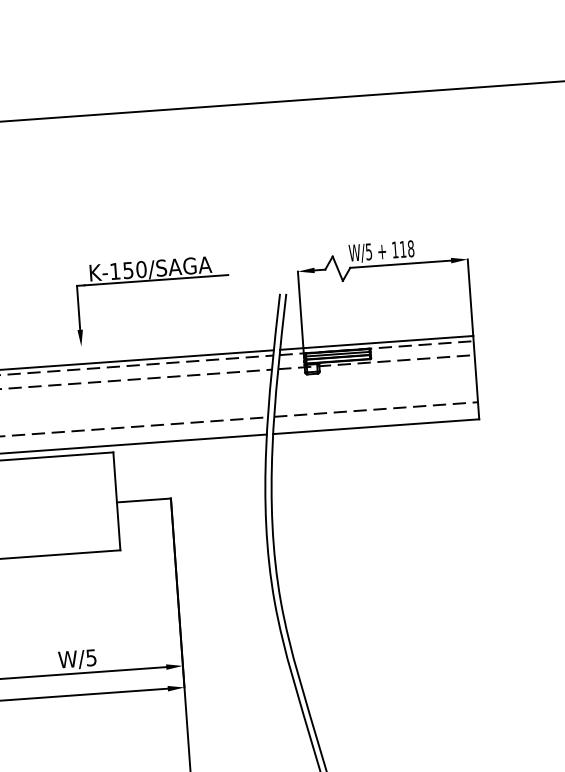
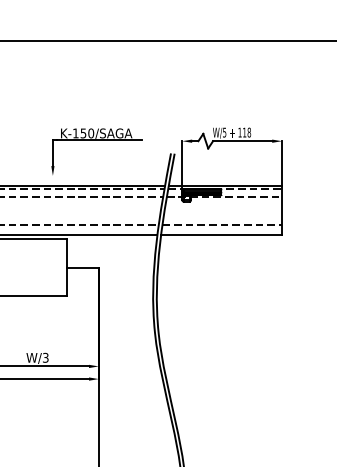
text: (90, 655) -> (45, 356), W/5 -> W/3

